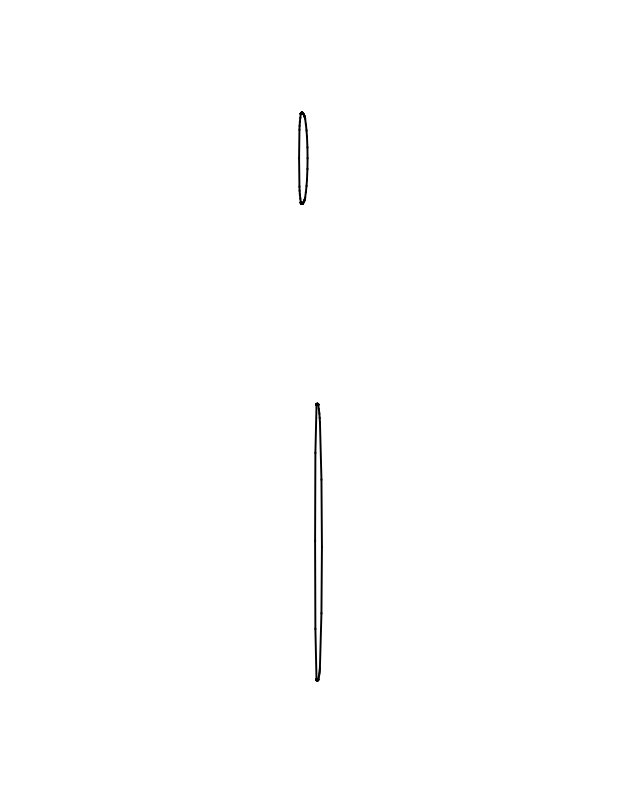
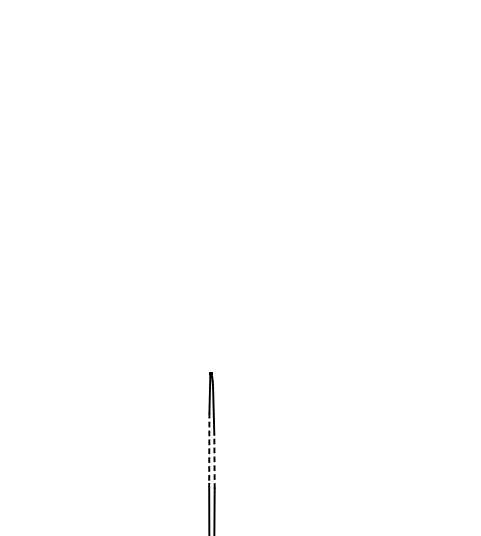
part: (303, 157) -> (199, 174), removed
line: (315, 496) -> (209, 448), solid -> dashed
line: (321, 513) -> (214, 461), solid -> dashed

